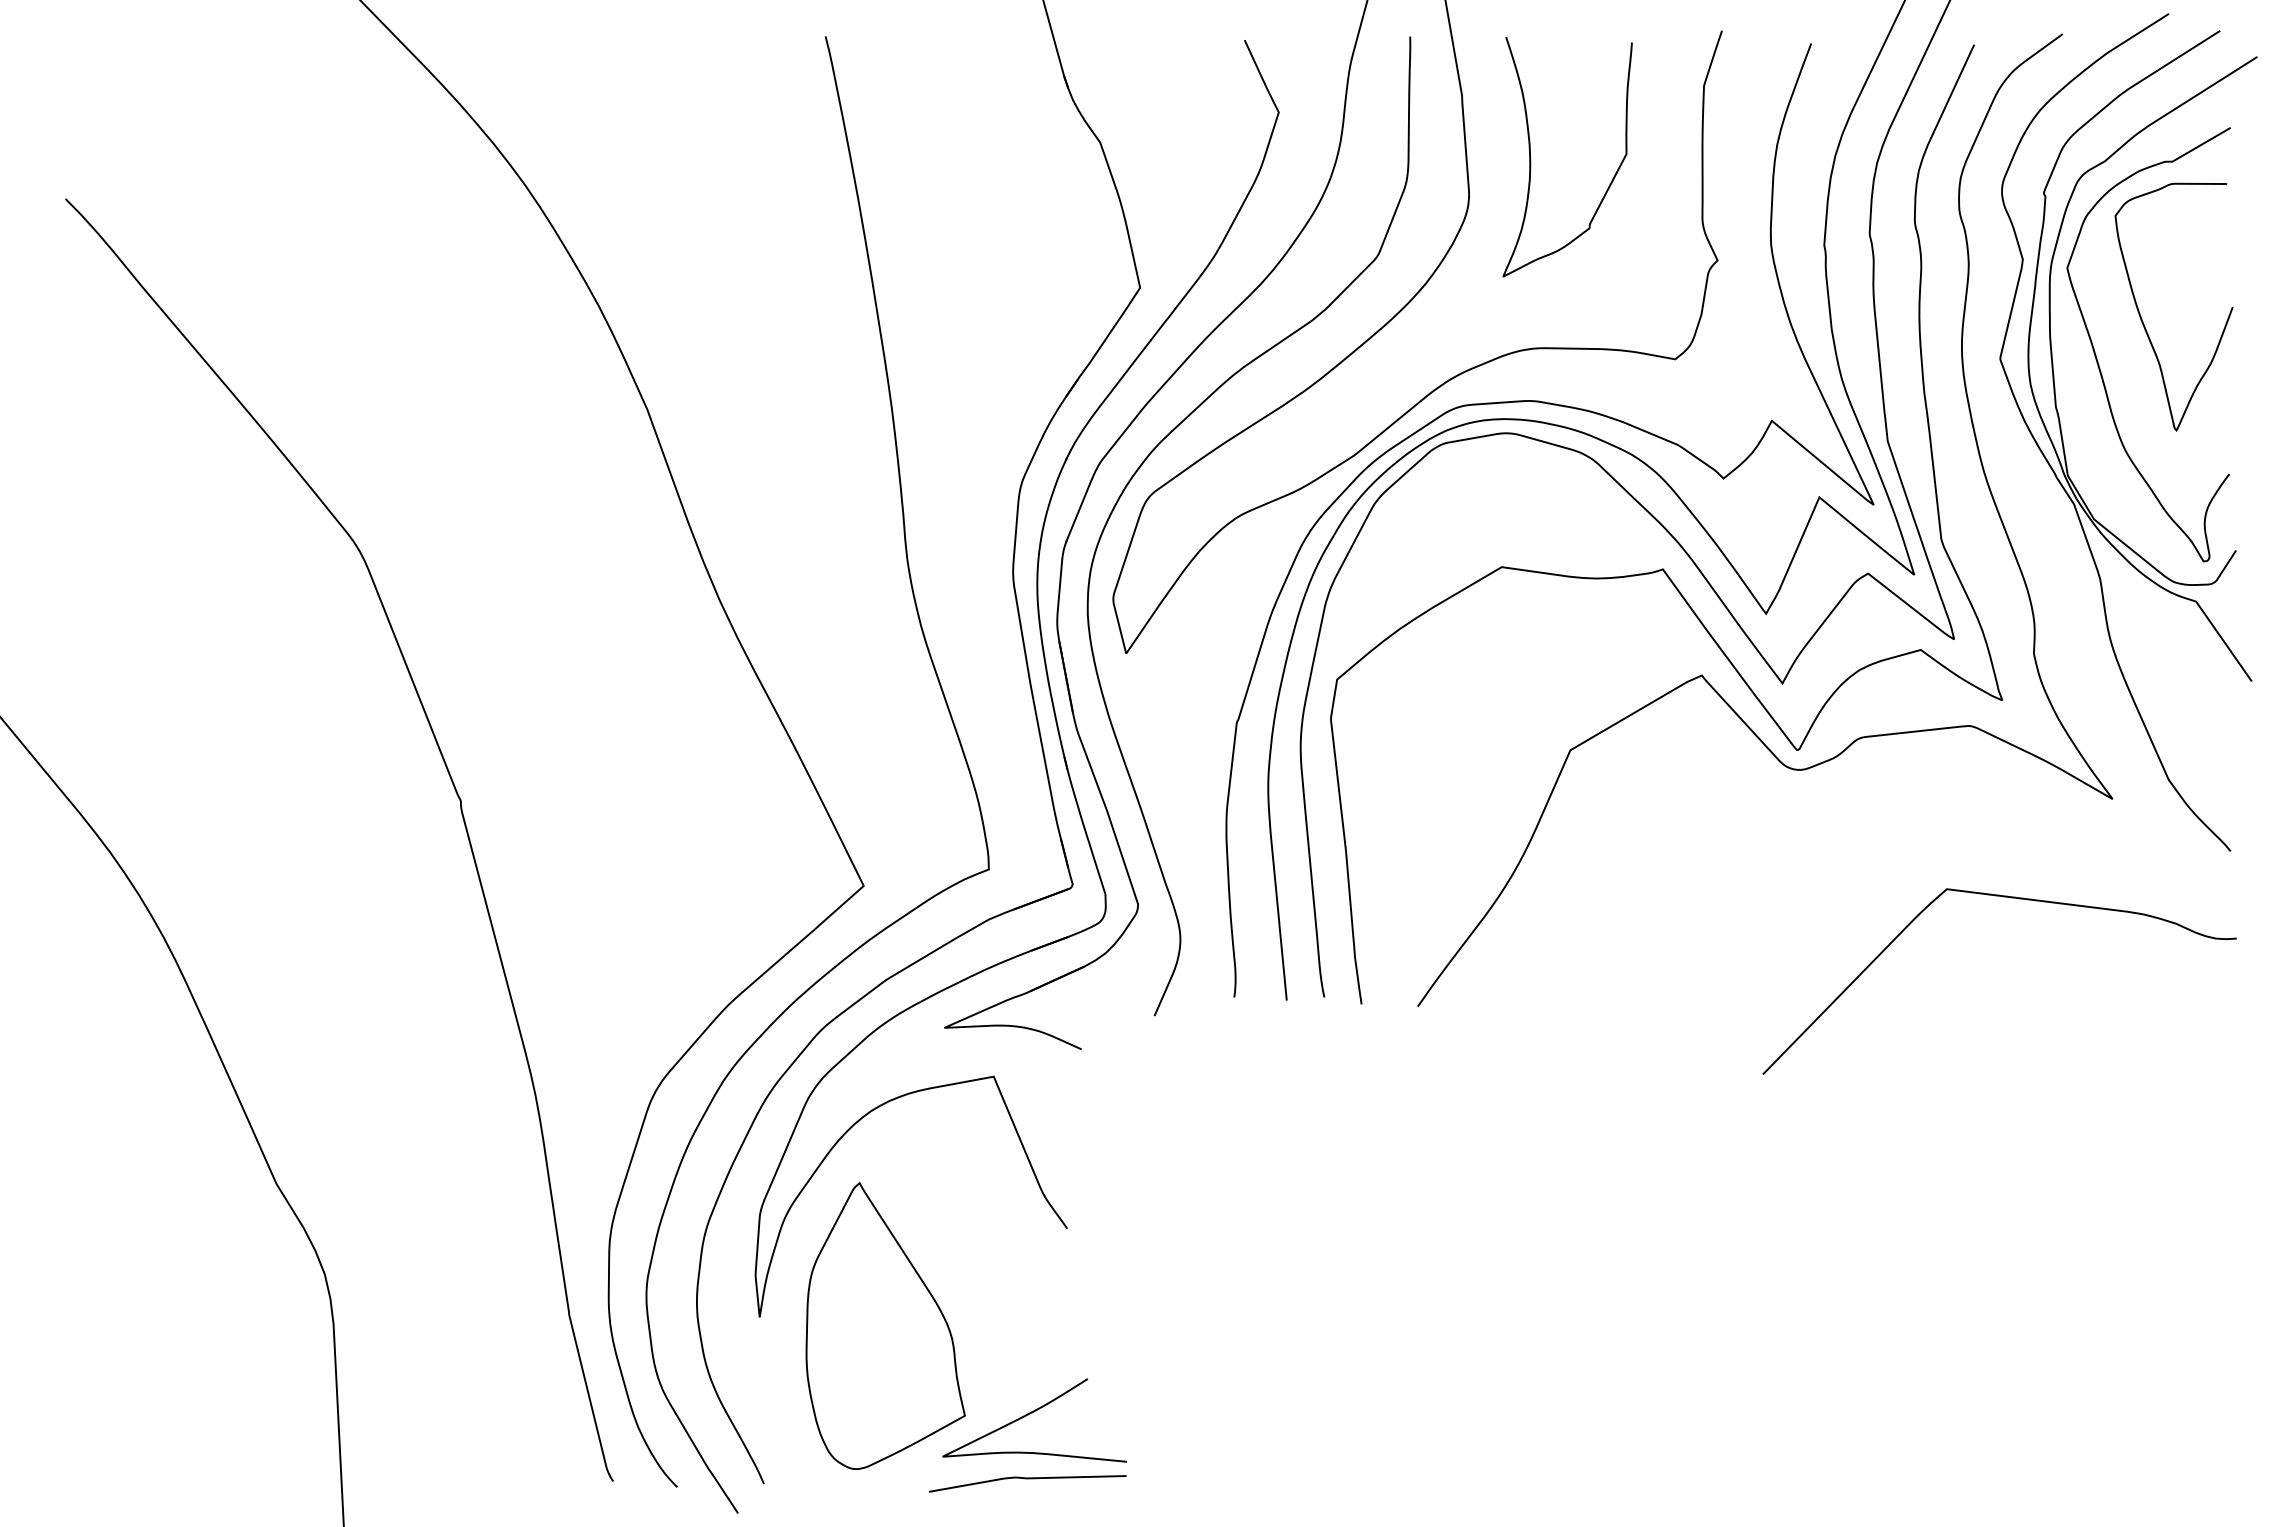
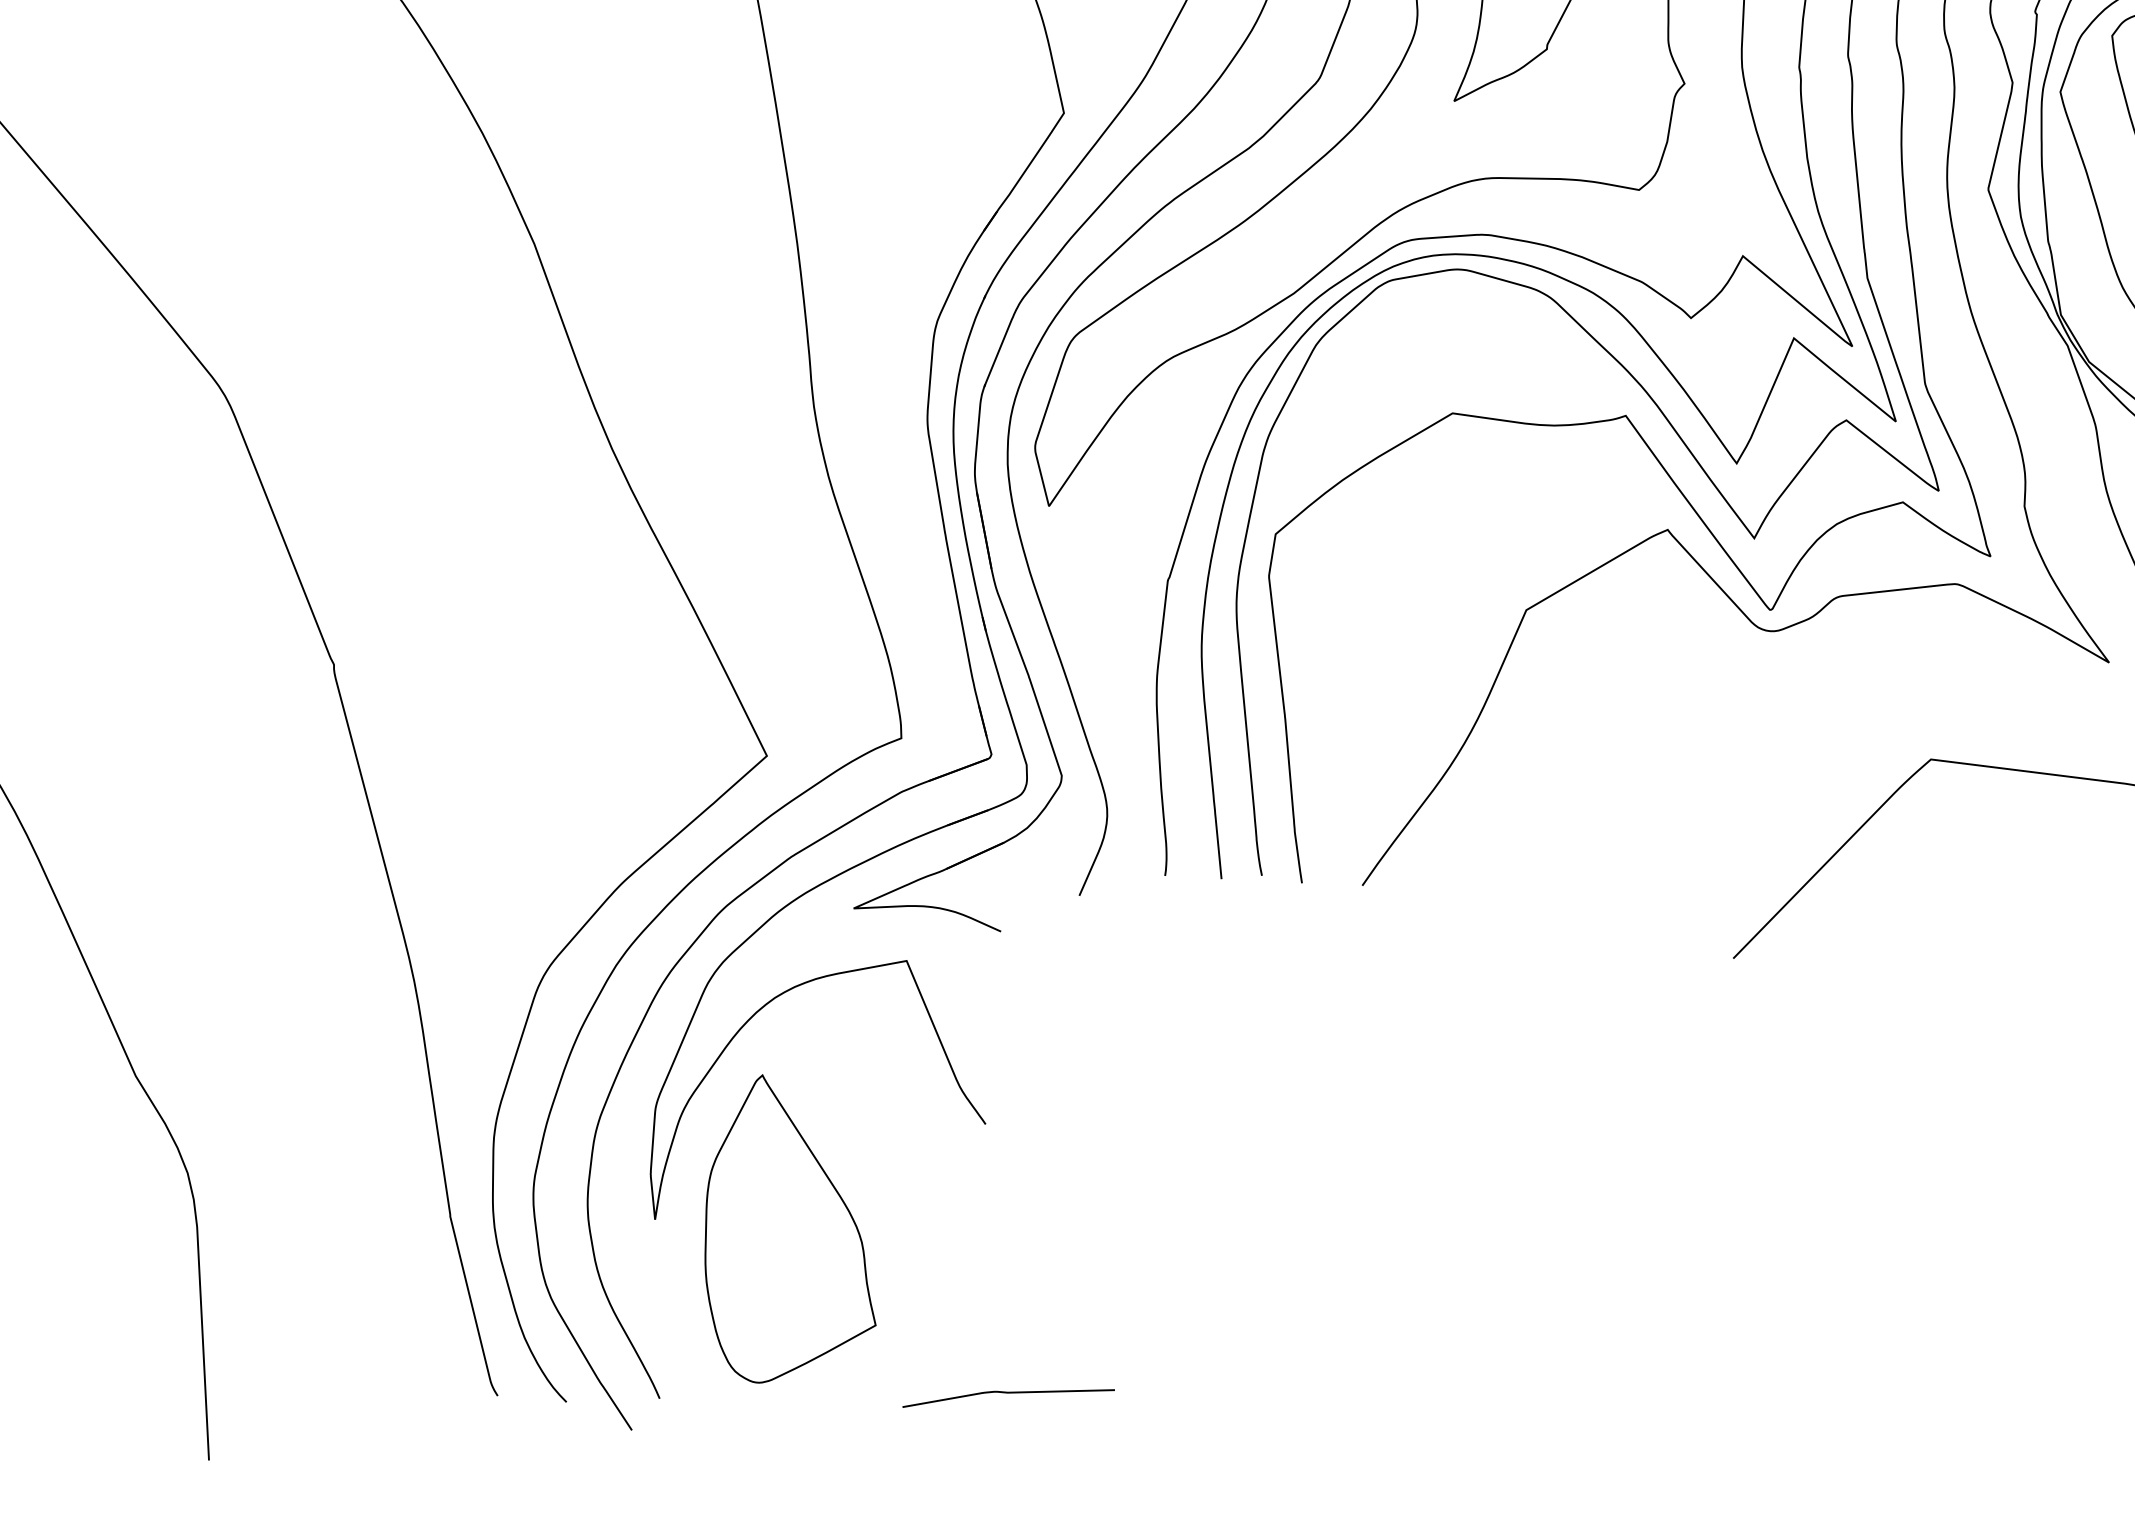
curve: (1030, 1414) -> (946, 1324), removed
curve: (1027, 1479) -> (1008, 1393), moved

